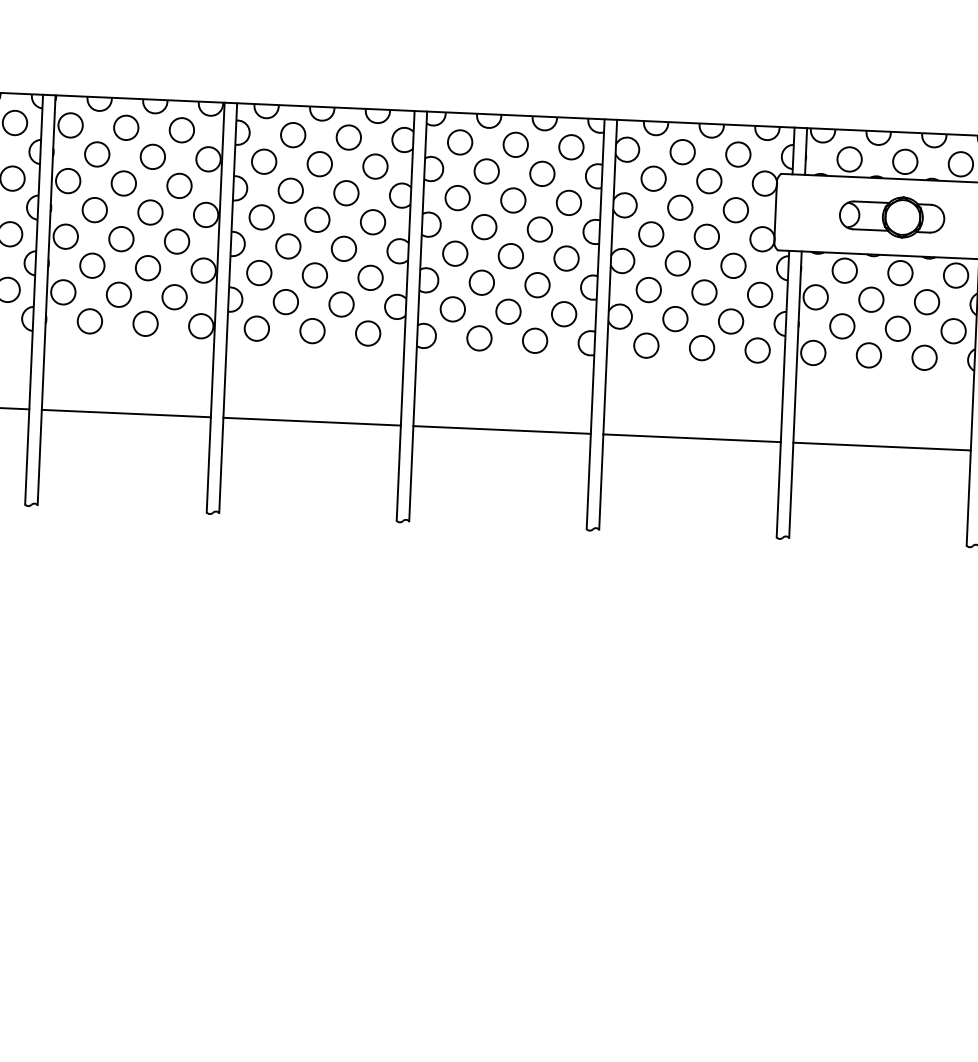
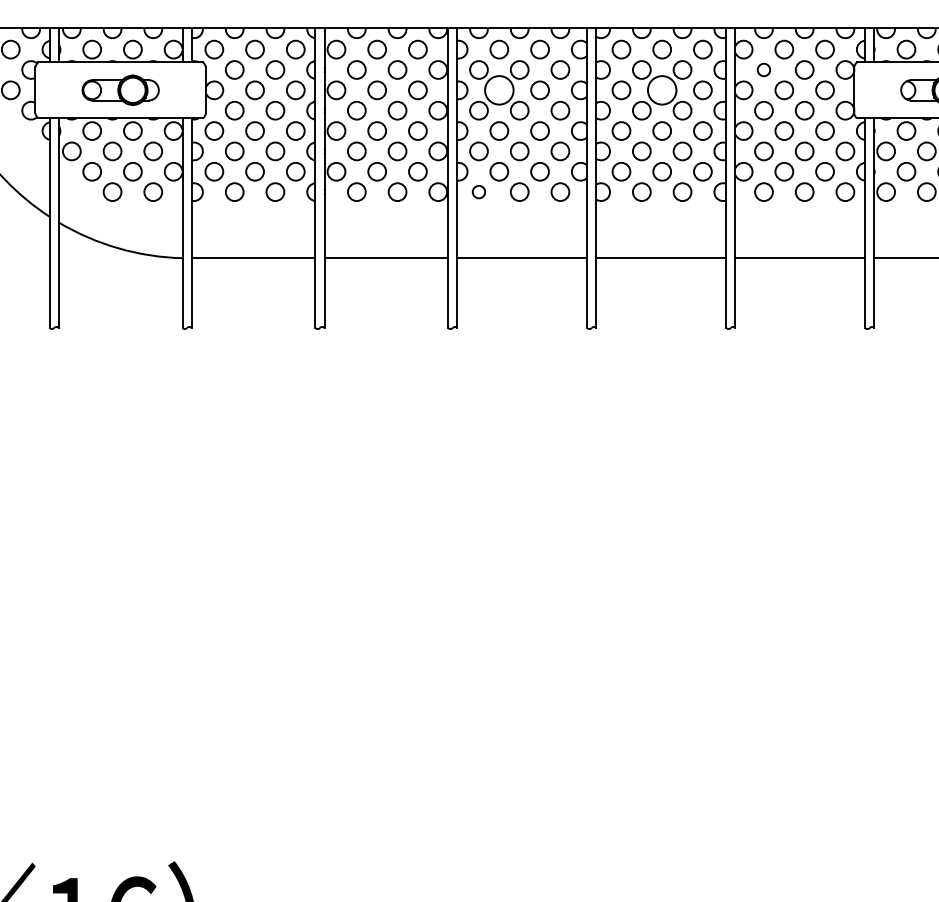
circle: (653, 178) -> (763, 69), size x0.7
circle: (290, 190) -> (499, 90), size x1.6
circle: (513, 200) -> (662, 90), size x1.6
circle: (256, 327) -> (478, 191), size x0.7

